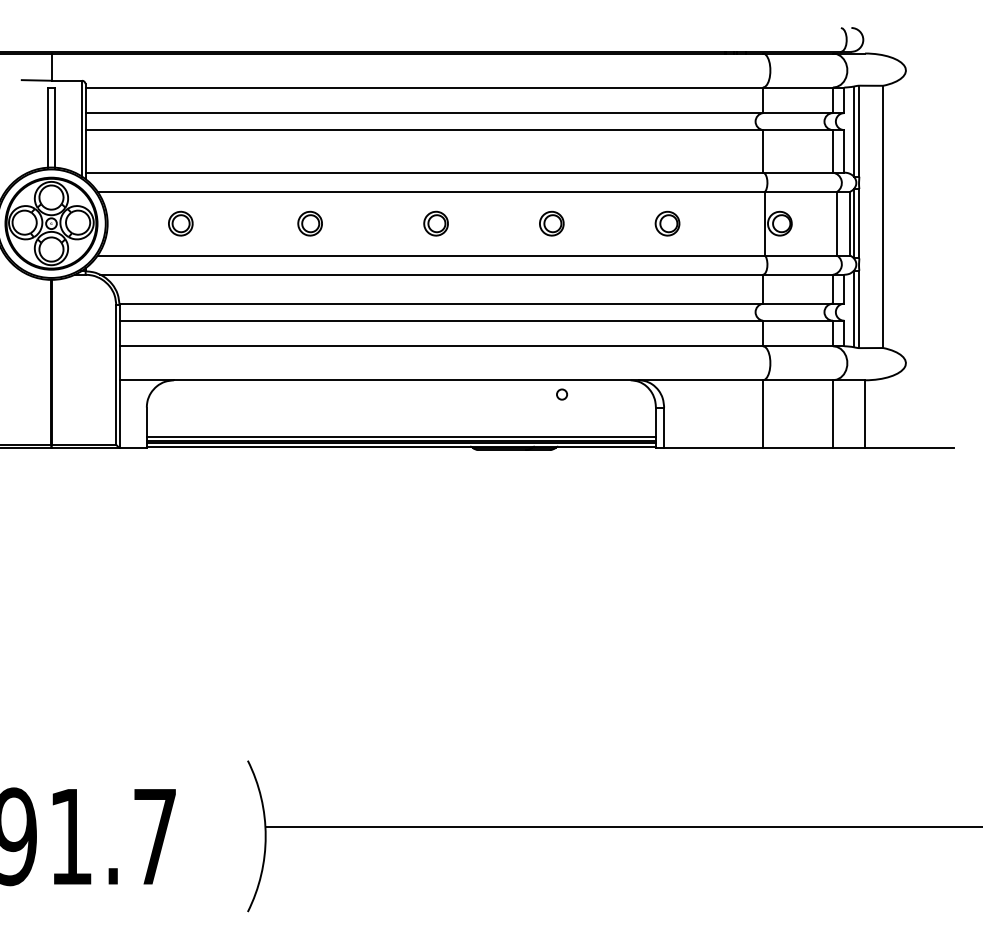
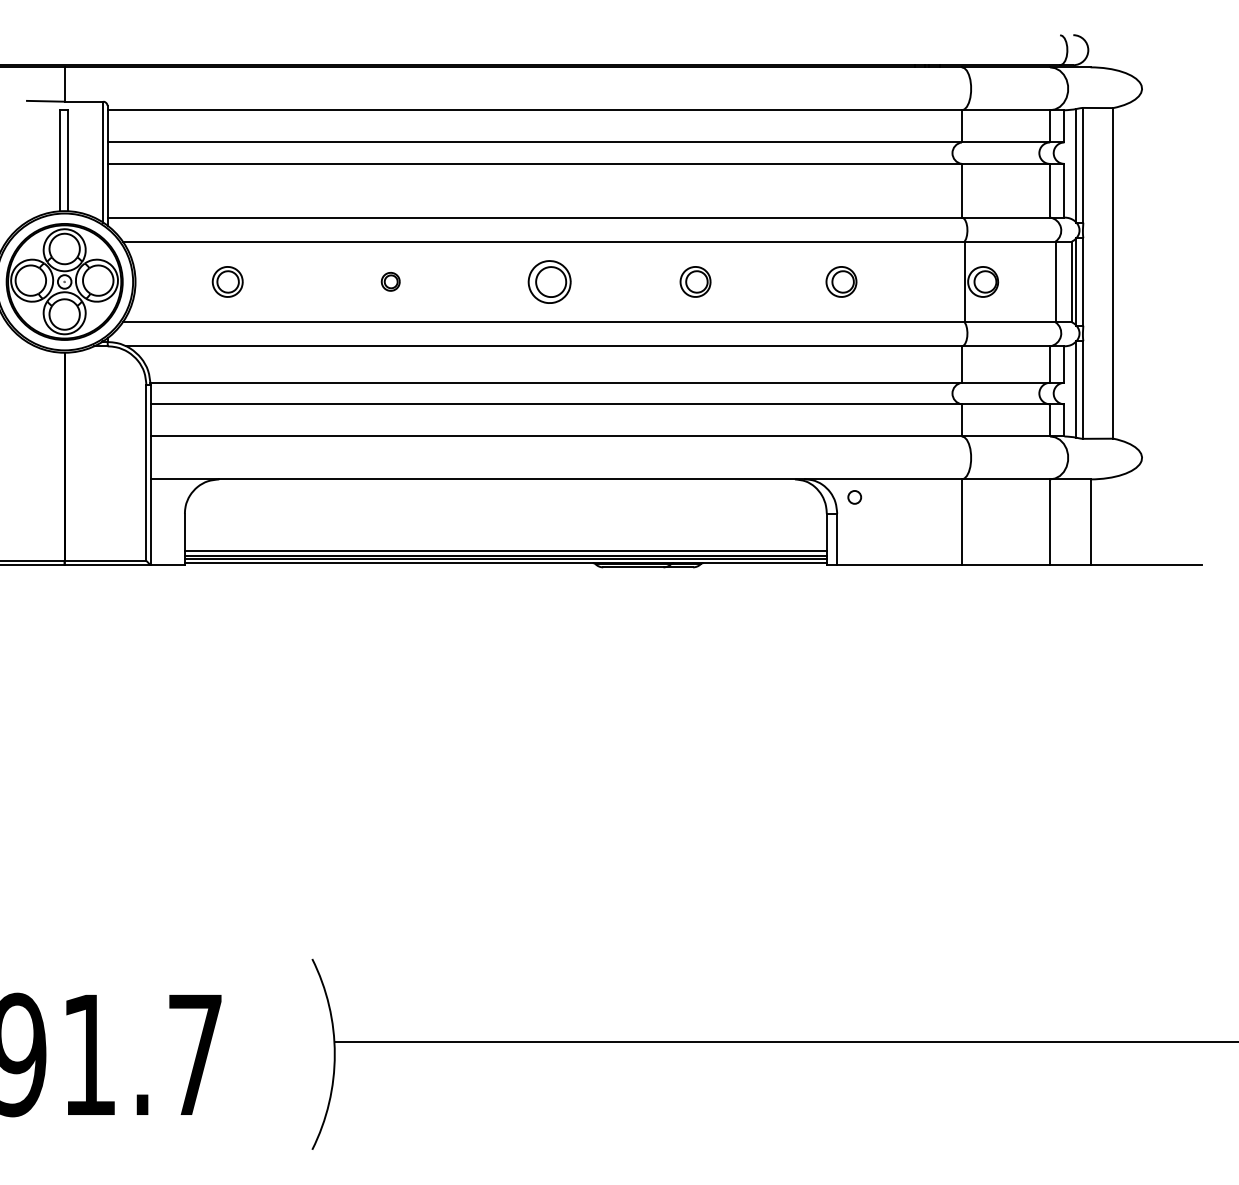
part: (309, 223) -> (390, 281), size x0.6
part: (435, 223) -> (548, 281), size x1.4
circle: (562, 394) -> (855, 497), moved

